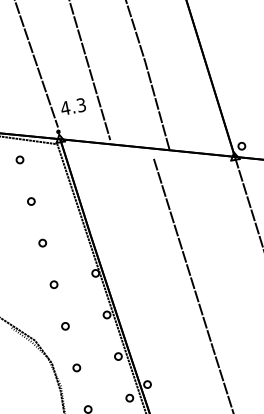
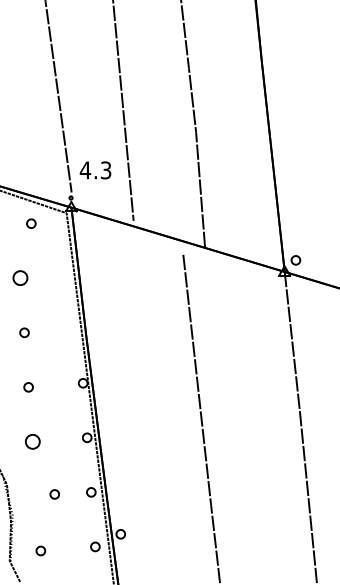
part: (20, 159) -> (31, 223), moved
part: (31, 201) -> (20, 278), size x1.6
part: (65, 326) -> (32, 441), size x1.6
part: (76, 368) -> (54, 494), moved

